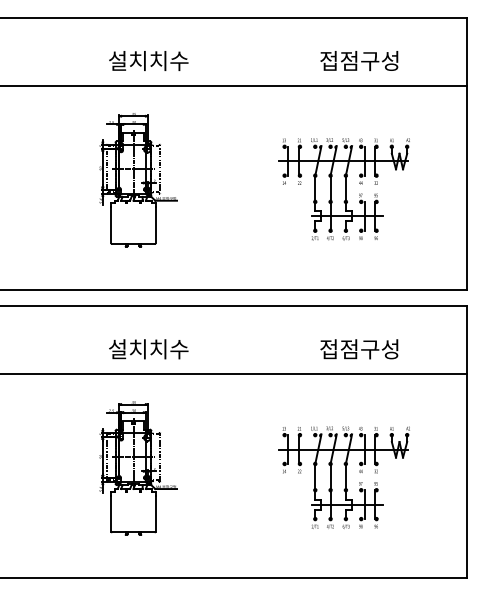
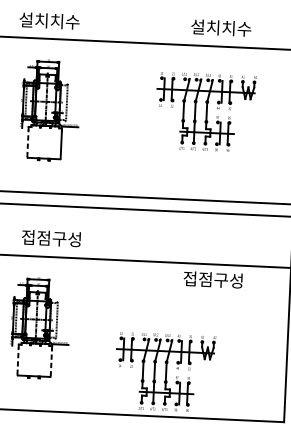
text: (148, 60) -> (49, 20), moved
text: (359, 61) -> (220, 28), 접점구성 -> 설치치수
part: (343, 189) -> (204, 112), moved
line: (111, 225) -> (28, 143), solid -> dashed
text: (148, 349) -> (51, 238), 설치치수 -> 접점구성
text: (359, 349) -> (213, 280), moved
part: (343, 477) -> (164, 372), moved
line: (111, 513) -> (18, 361), solid -> dashed
line: (155, 513) -> (51, 362), solid -> dashed

